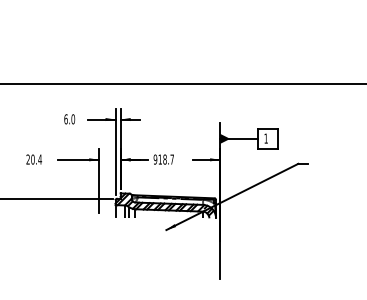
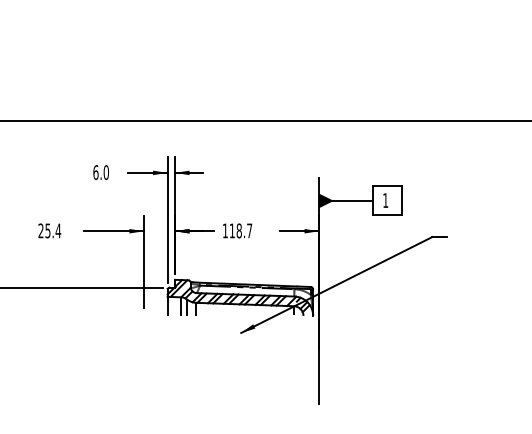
text: (32, 159) -> (47, 230), 20.4 -> 25.4
text: (155, 159) -> (225, 230), 918.7 -> 118.7

